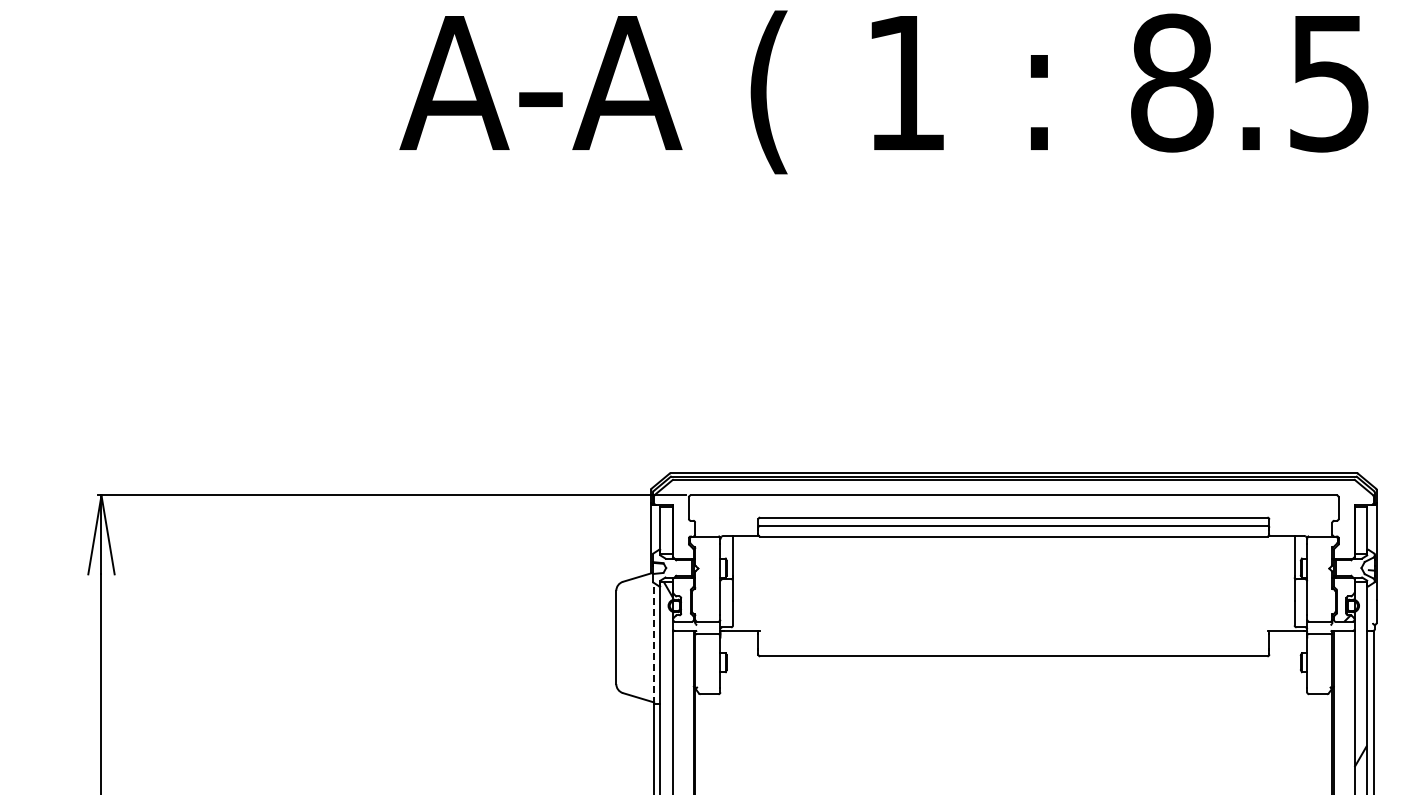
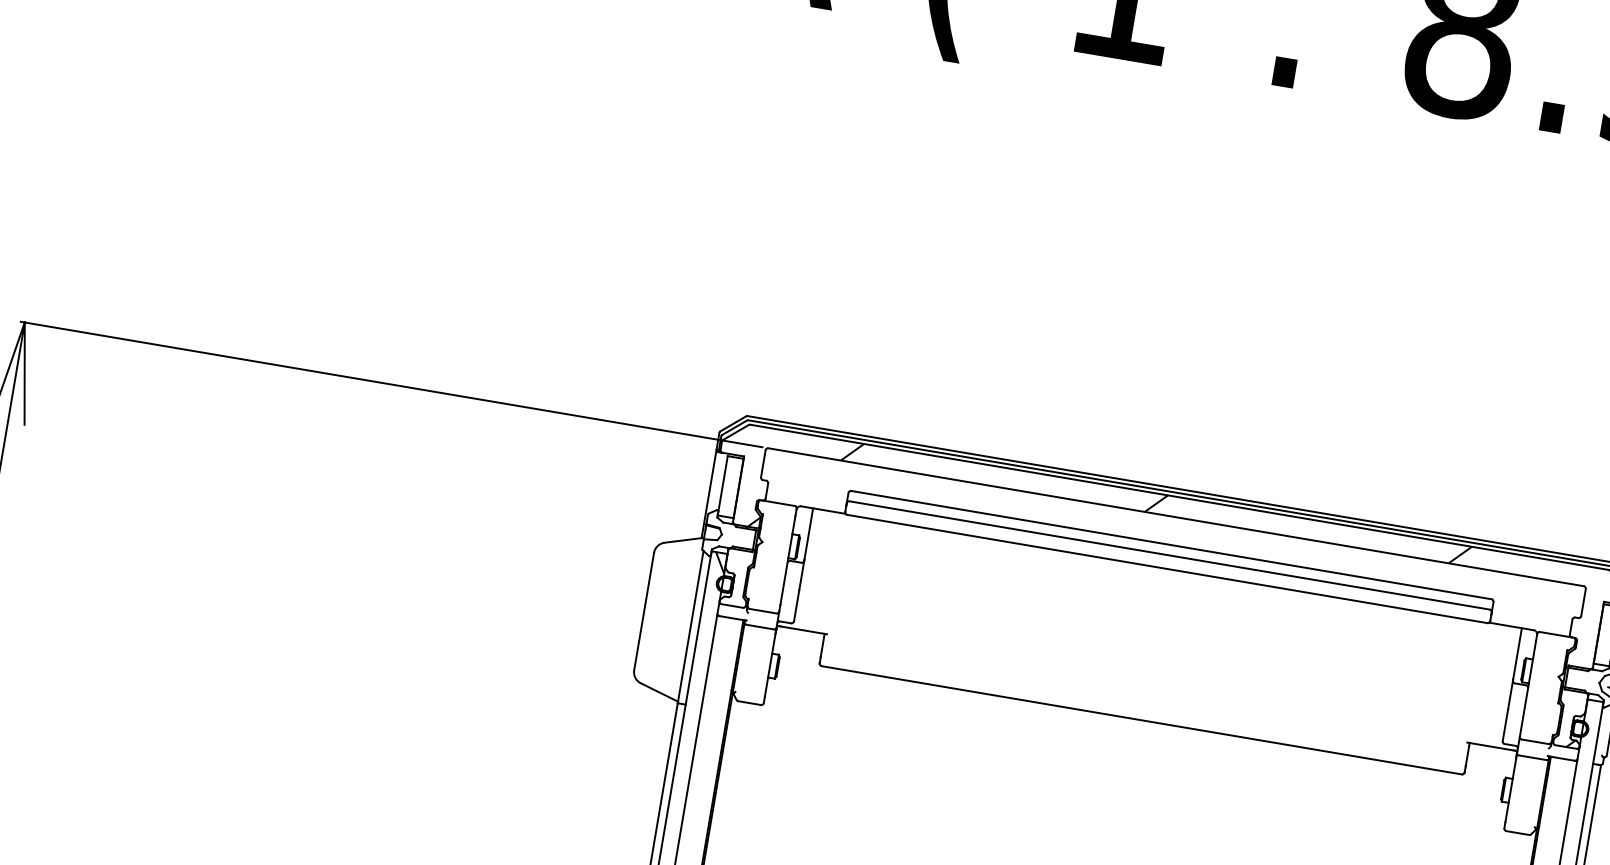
hatch: (964, 519) -> (1108, 537), added
line: (654, 642) -> (691, 626), dashed -> solid

